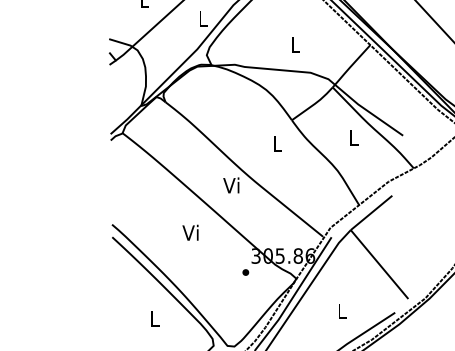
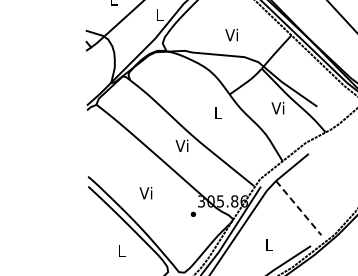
text: (294, 44) -> (231, 34), L -> Vi
text: (352, 136) -> (277, 107), L -> Vi
text: (190, 232) -> (145, 192), moved
line: (380, 265) -> (299, 208), solid -> dashed

